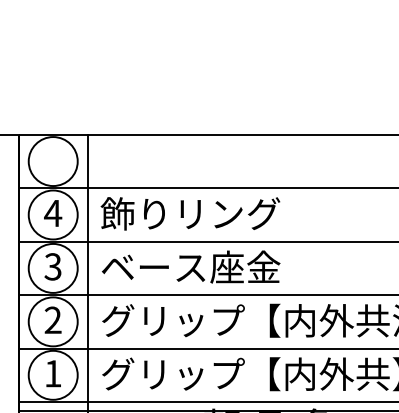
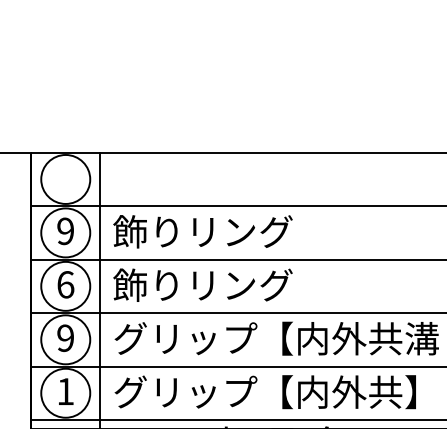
text: (52, 213) -> (65, 231), 4 -> 9
text: (52, 266) -> (65, 284), 3 -> 6
text: (189, 266) -> (202, 284), ベース座金 -> 飾りリング
text: (52, 320) -> (65, 338), 2 -> 9

